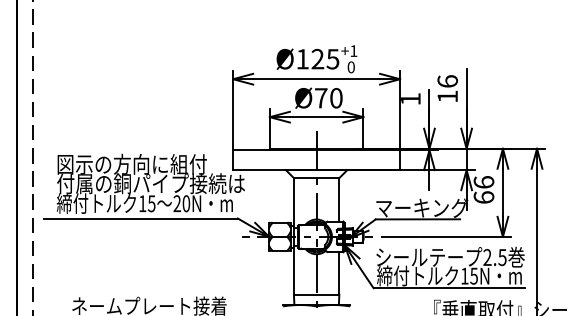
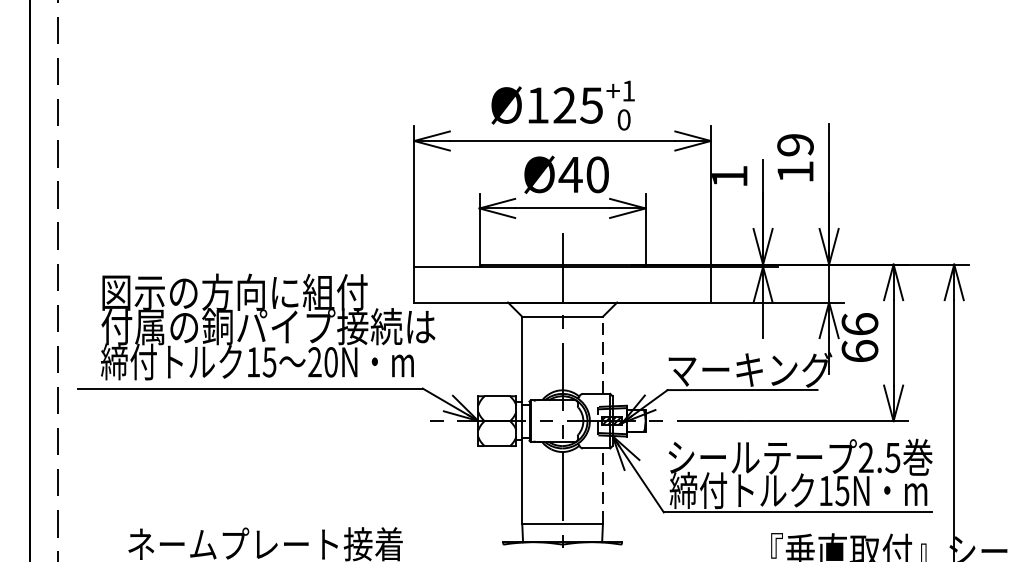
text: (447, 81) -> (795, 145), 16 -> 19
text: (320, 98) -> (569, 175), Ø70 -> Ø40
line: (339, 199) -> (603, 354), solid -> dashed
line: (339, 272) -> (603, 484), solid -> dashed

